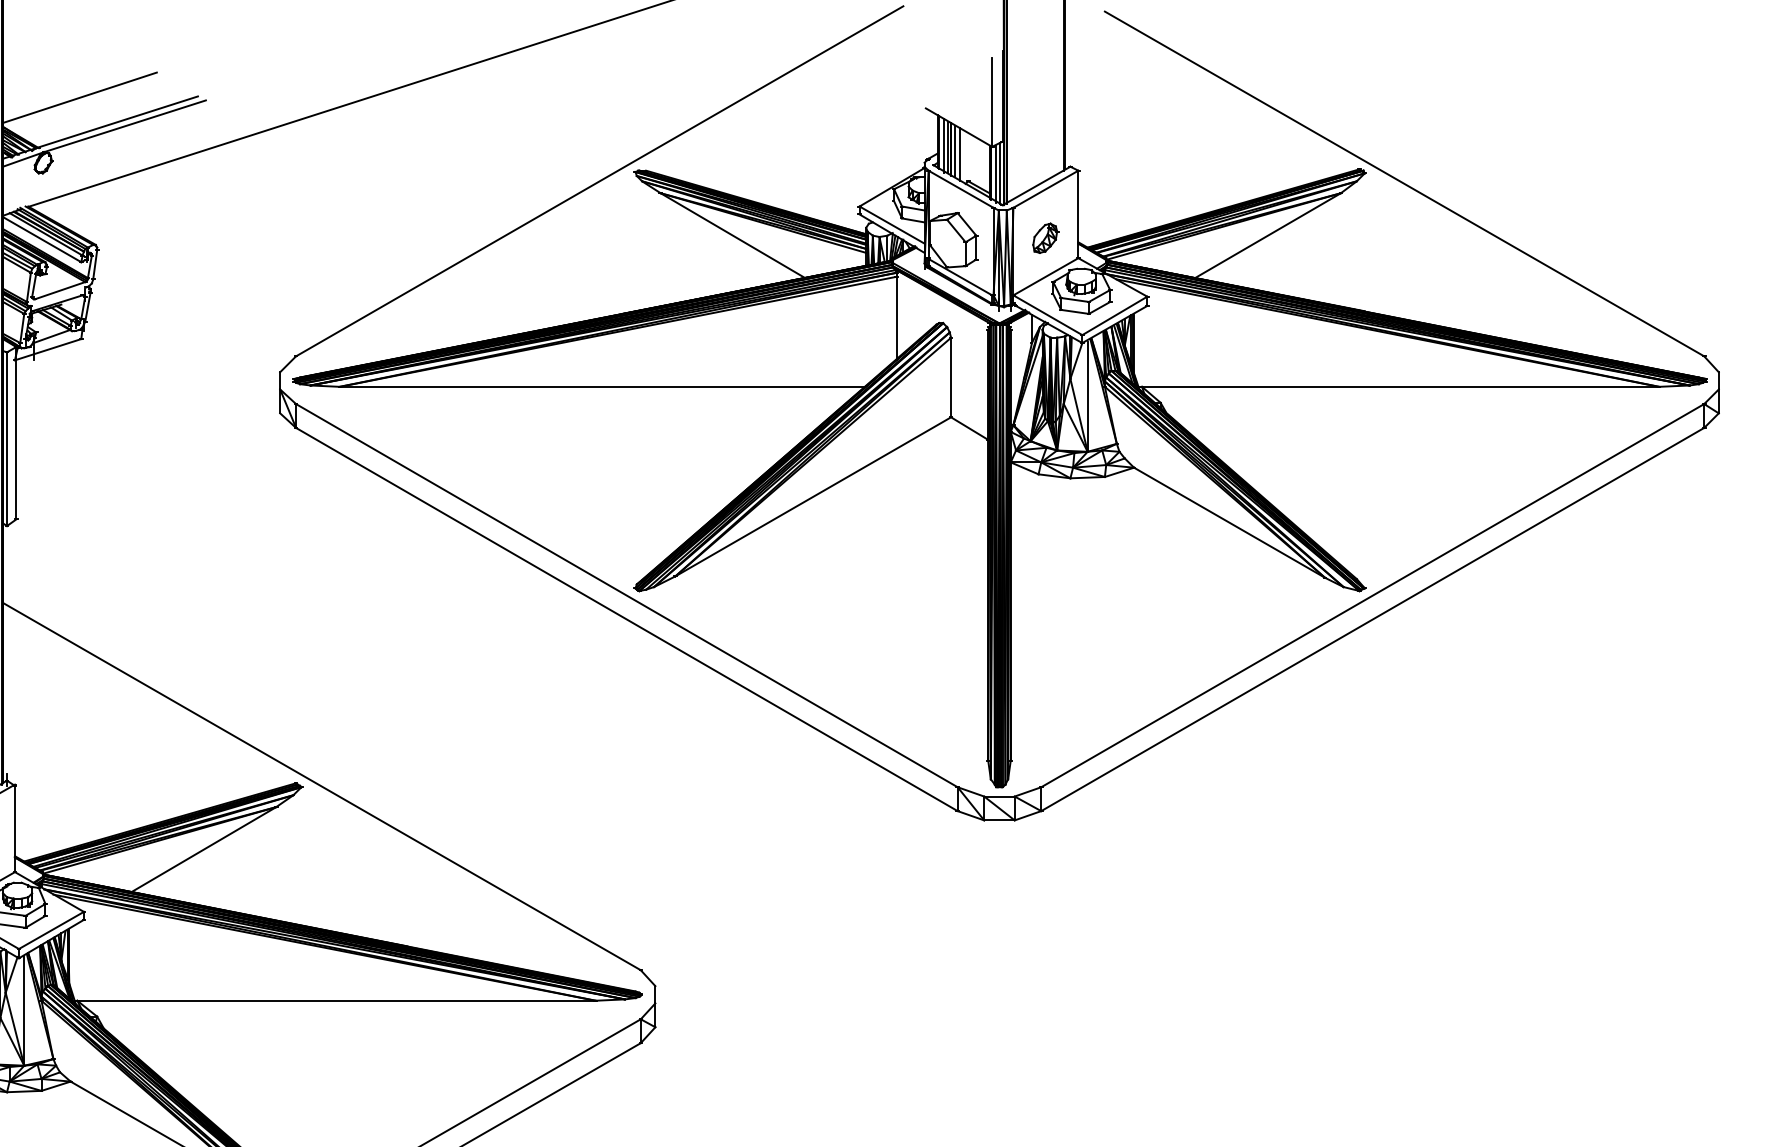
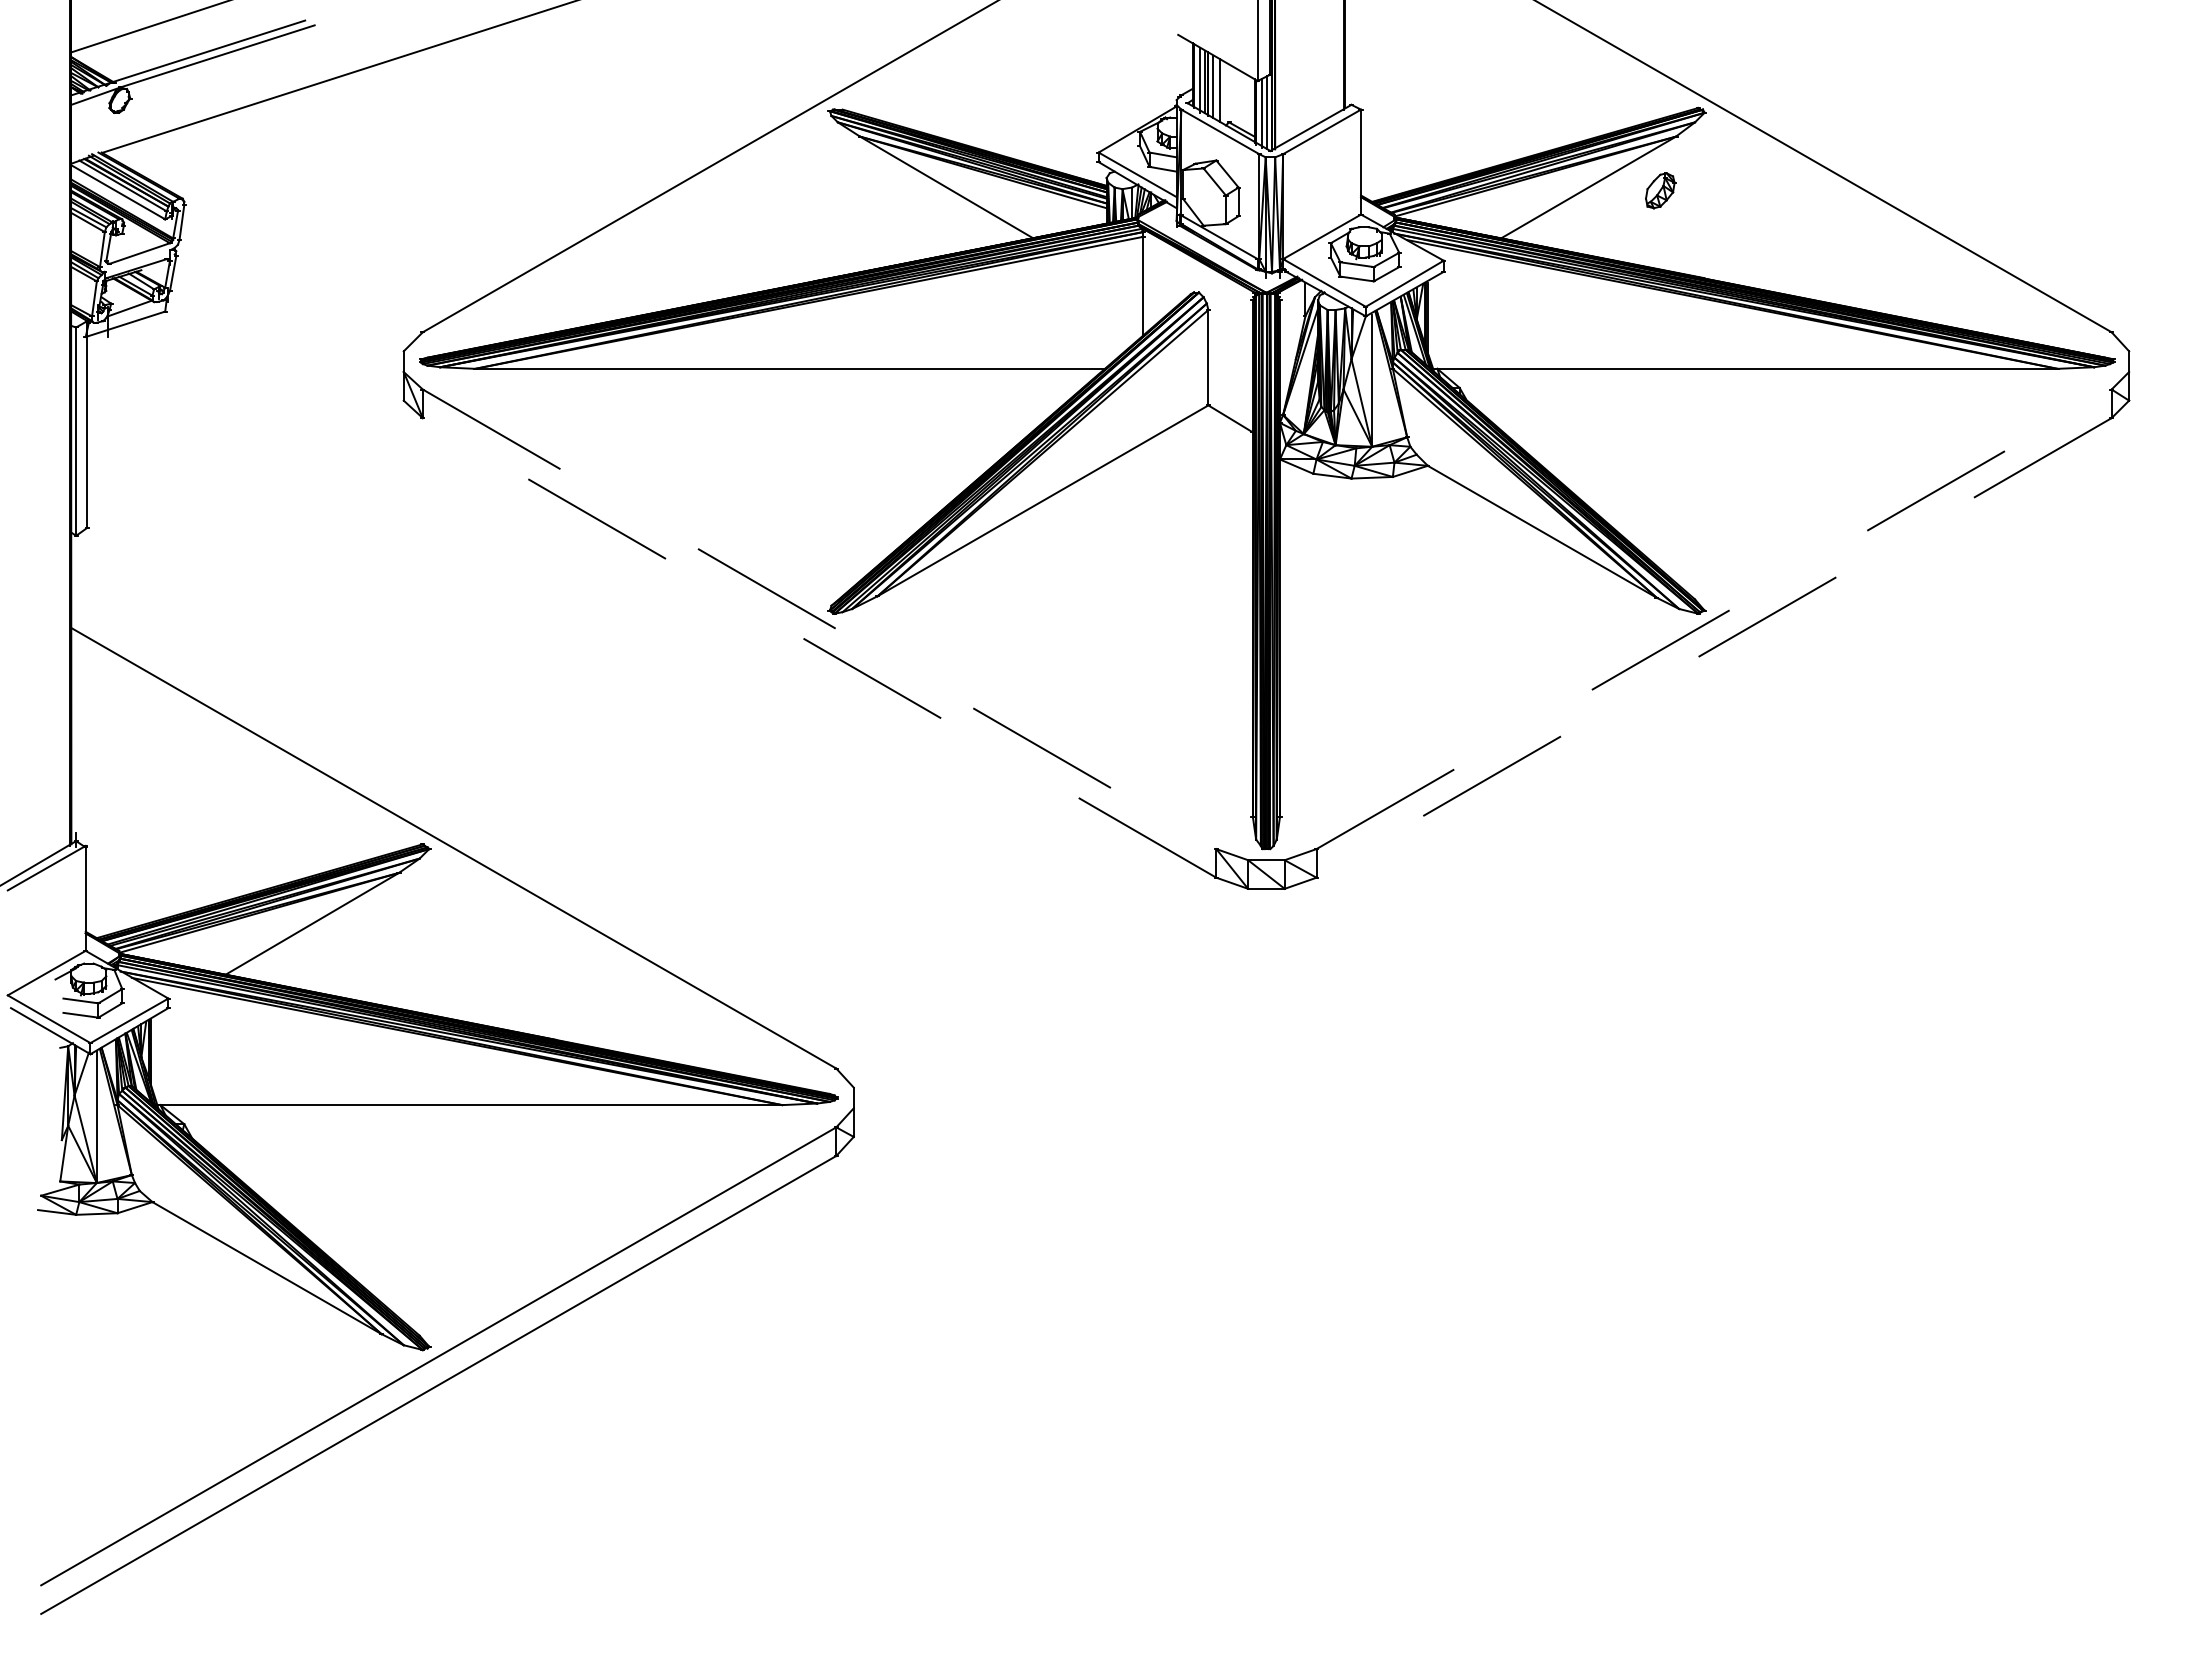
part: (1045, 238) -> (1660, 190), moved
line: (627, 595) -> (820, 619), solid -> dashed
line: (1373, 595) -> (1714, 619), solid -> dashed
line: (626, 619) -> (819, 647), solid -> dashed
line: (1372, 620) -> (1713, 648), solid -> dashed

